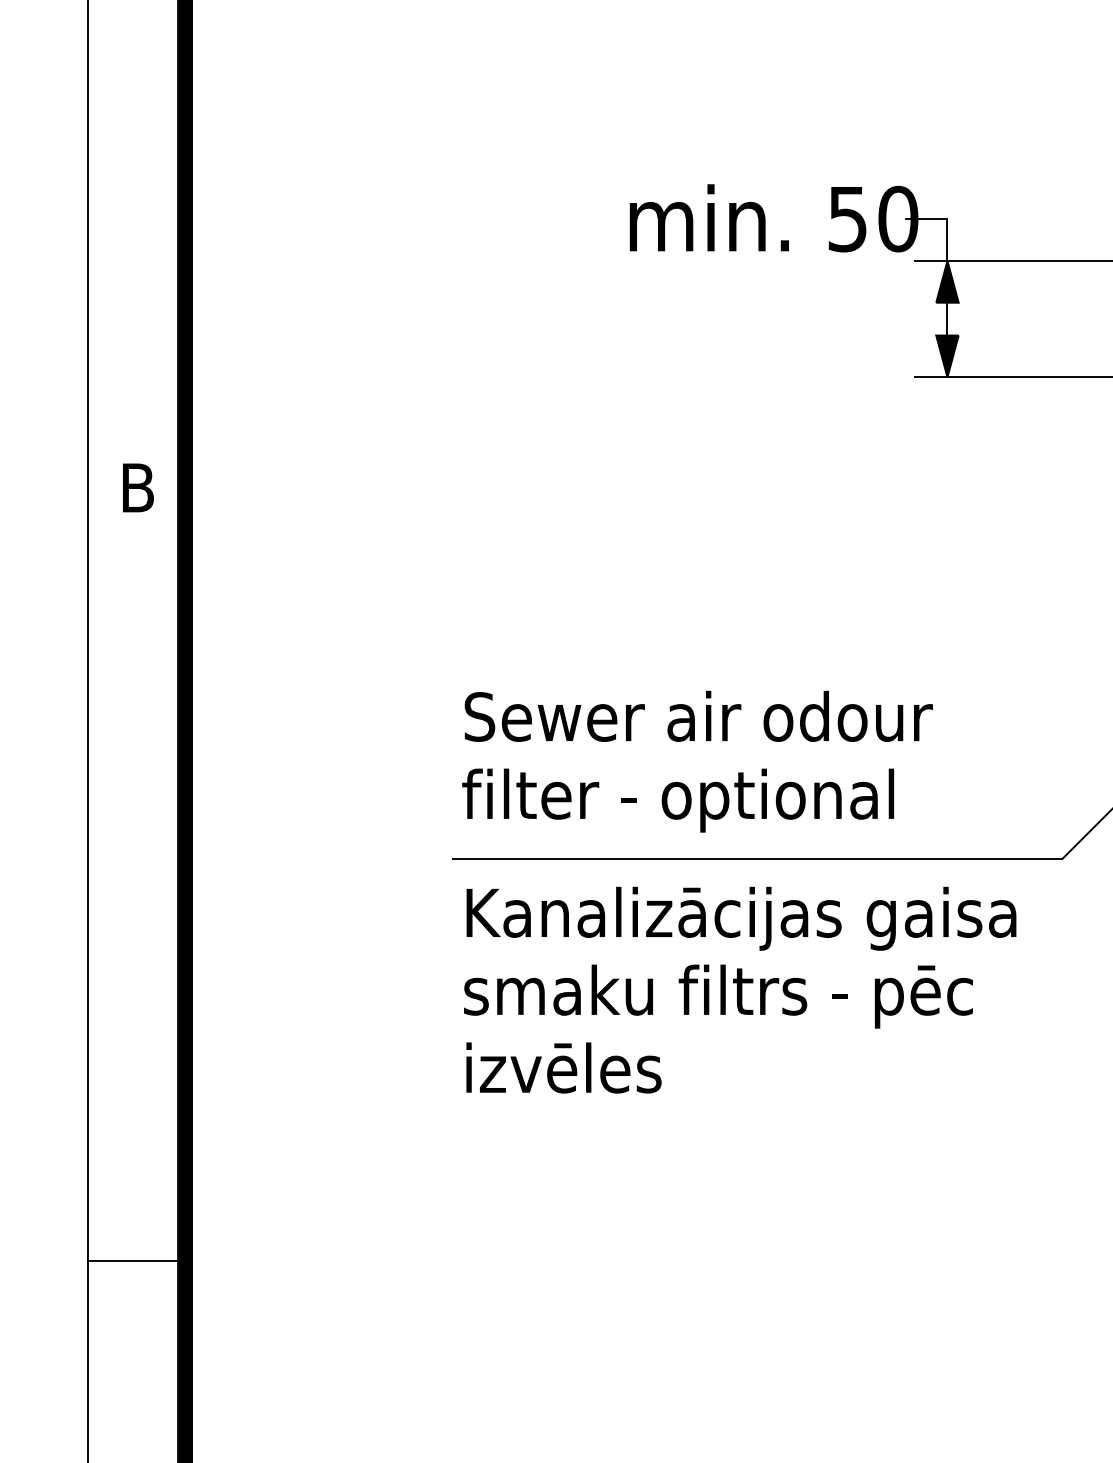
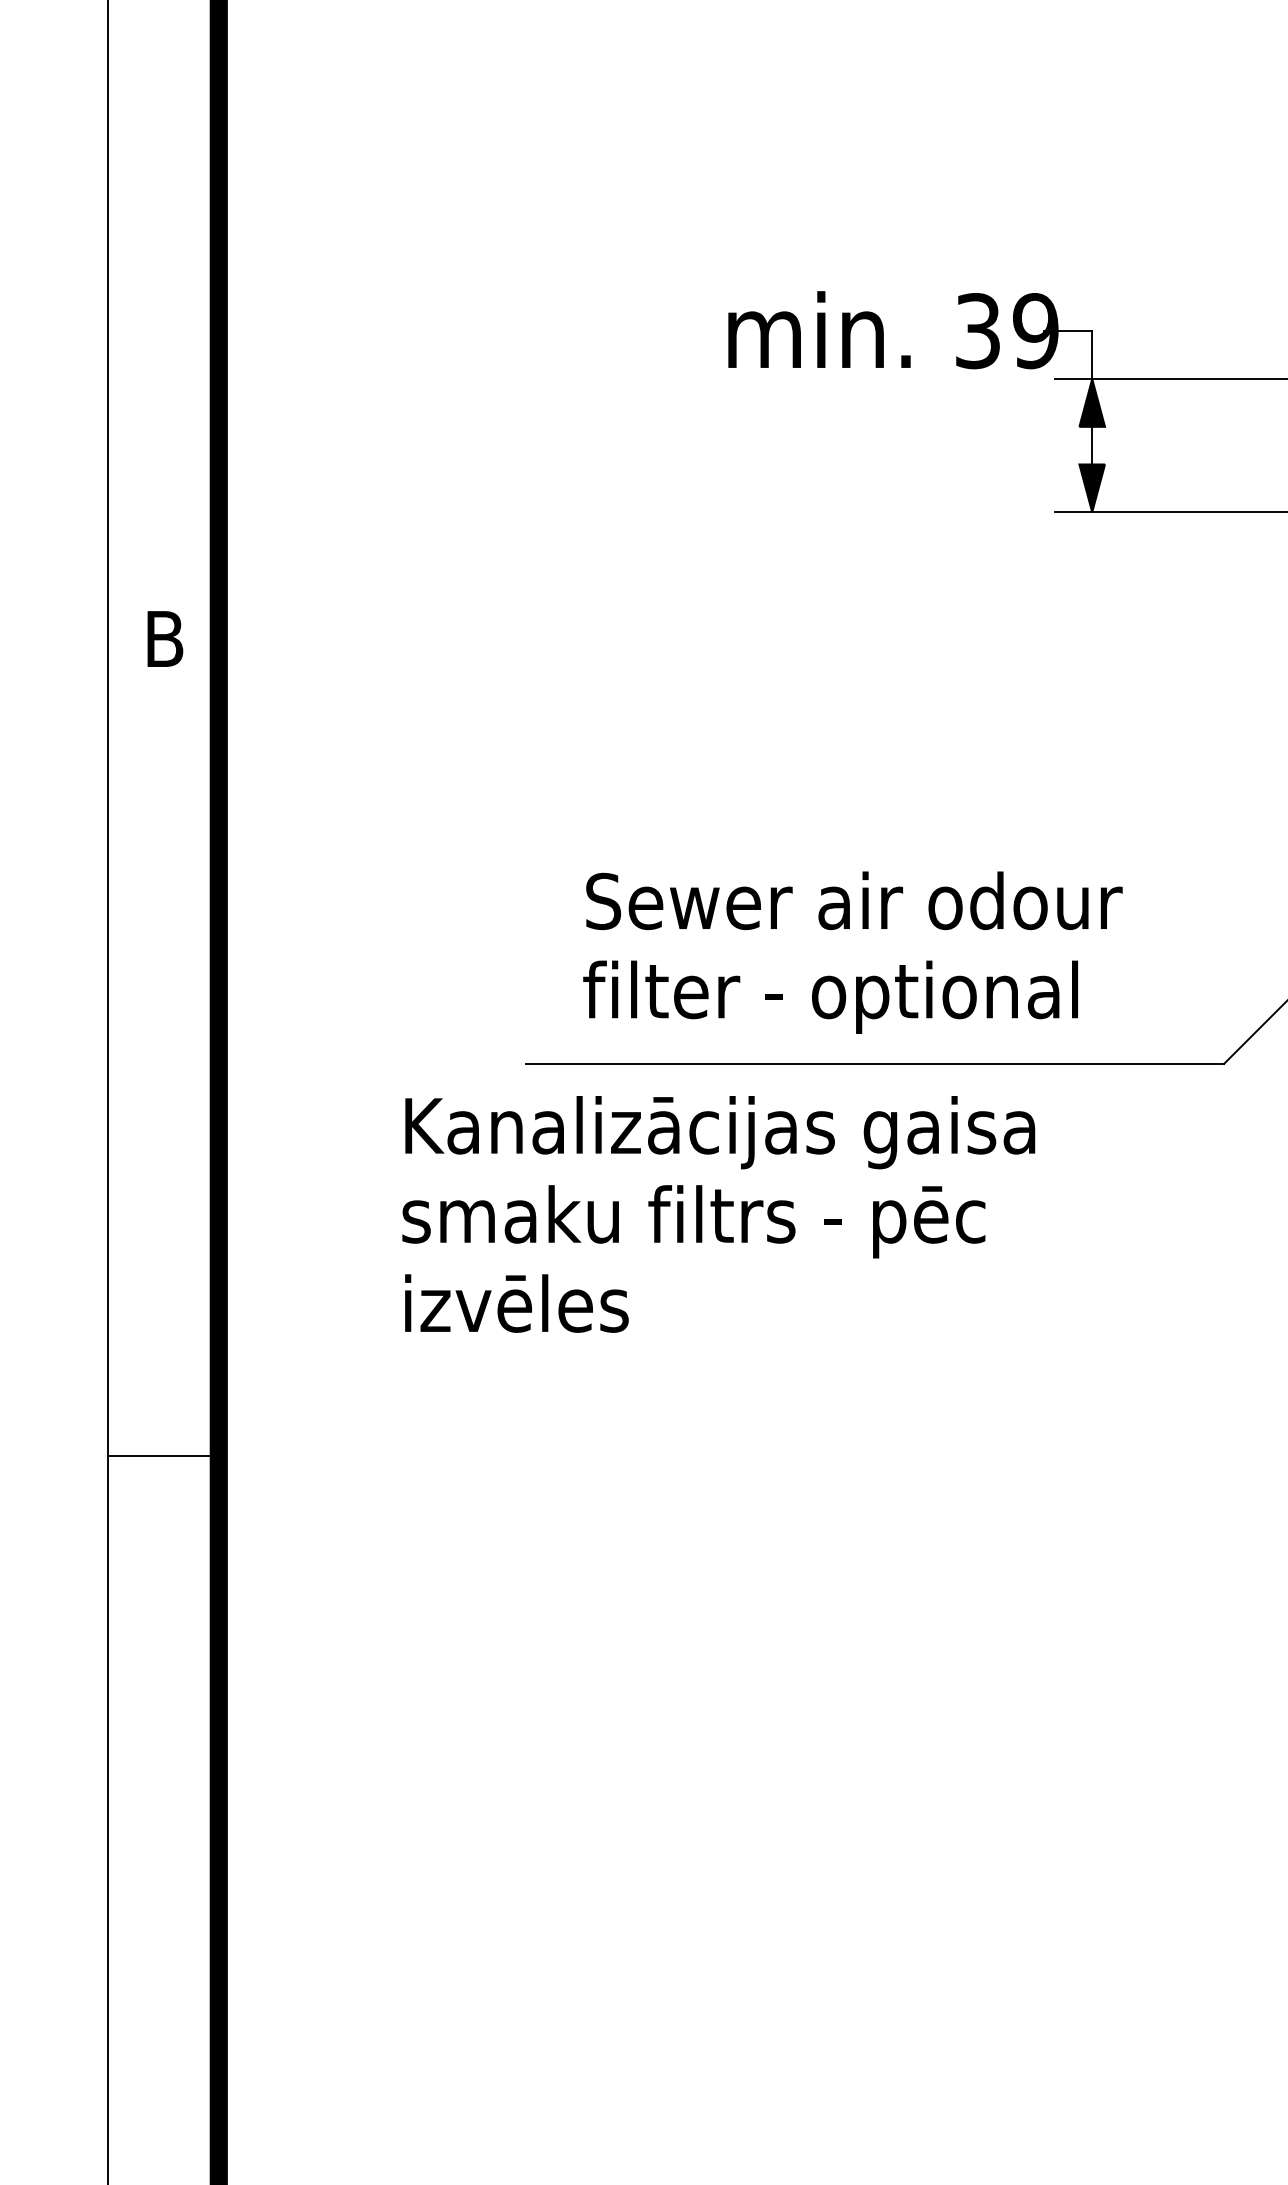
text: (873, 219) -> (1007, 331), 50 -> 39
text: (697, 761) -> (852, 952), moved
text: (739, 990) -> (718, 1214), moved
line: (135, 1260) -> (162, 1456), moved

